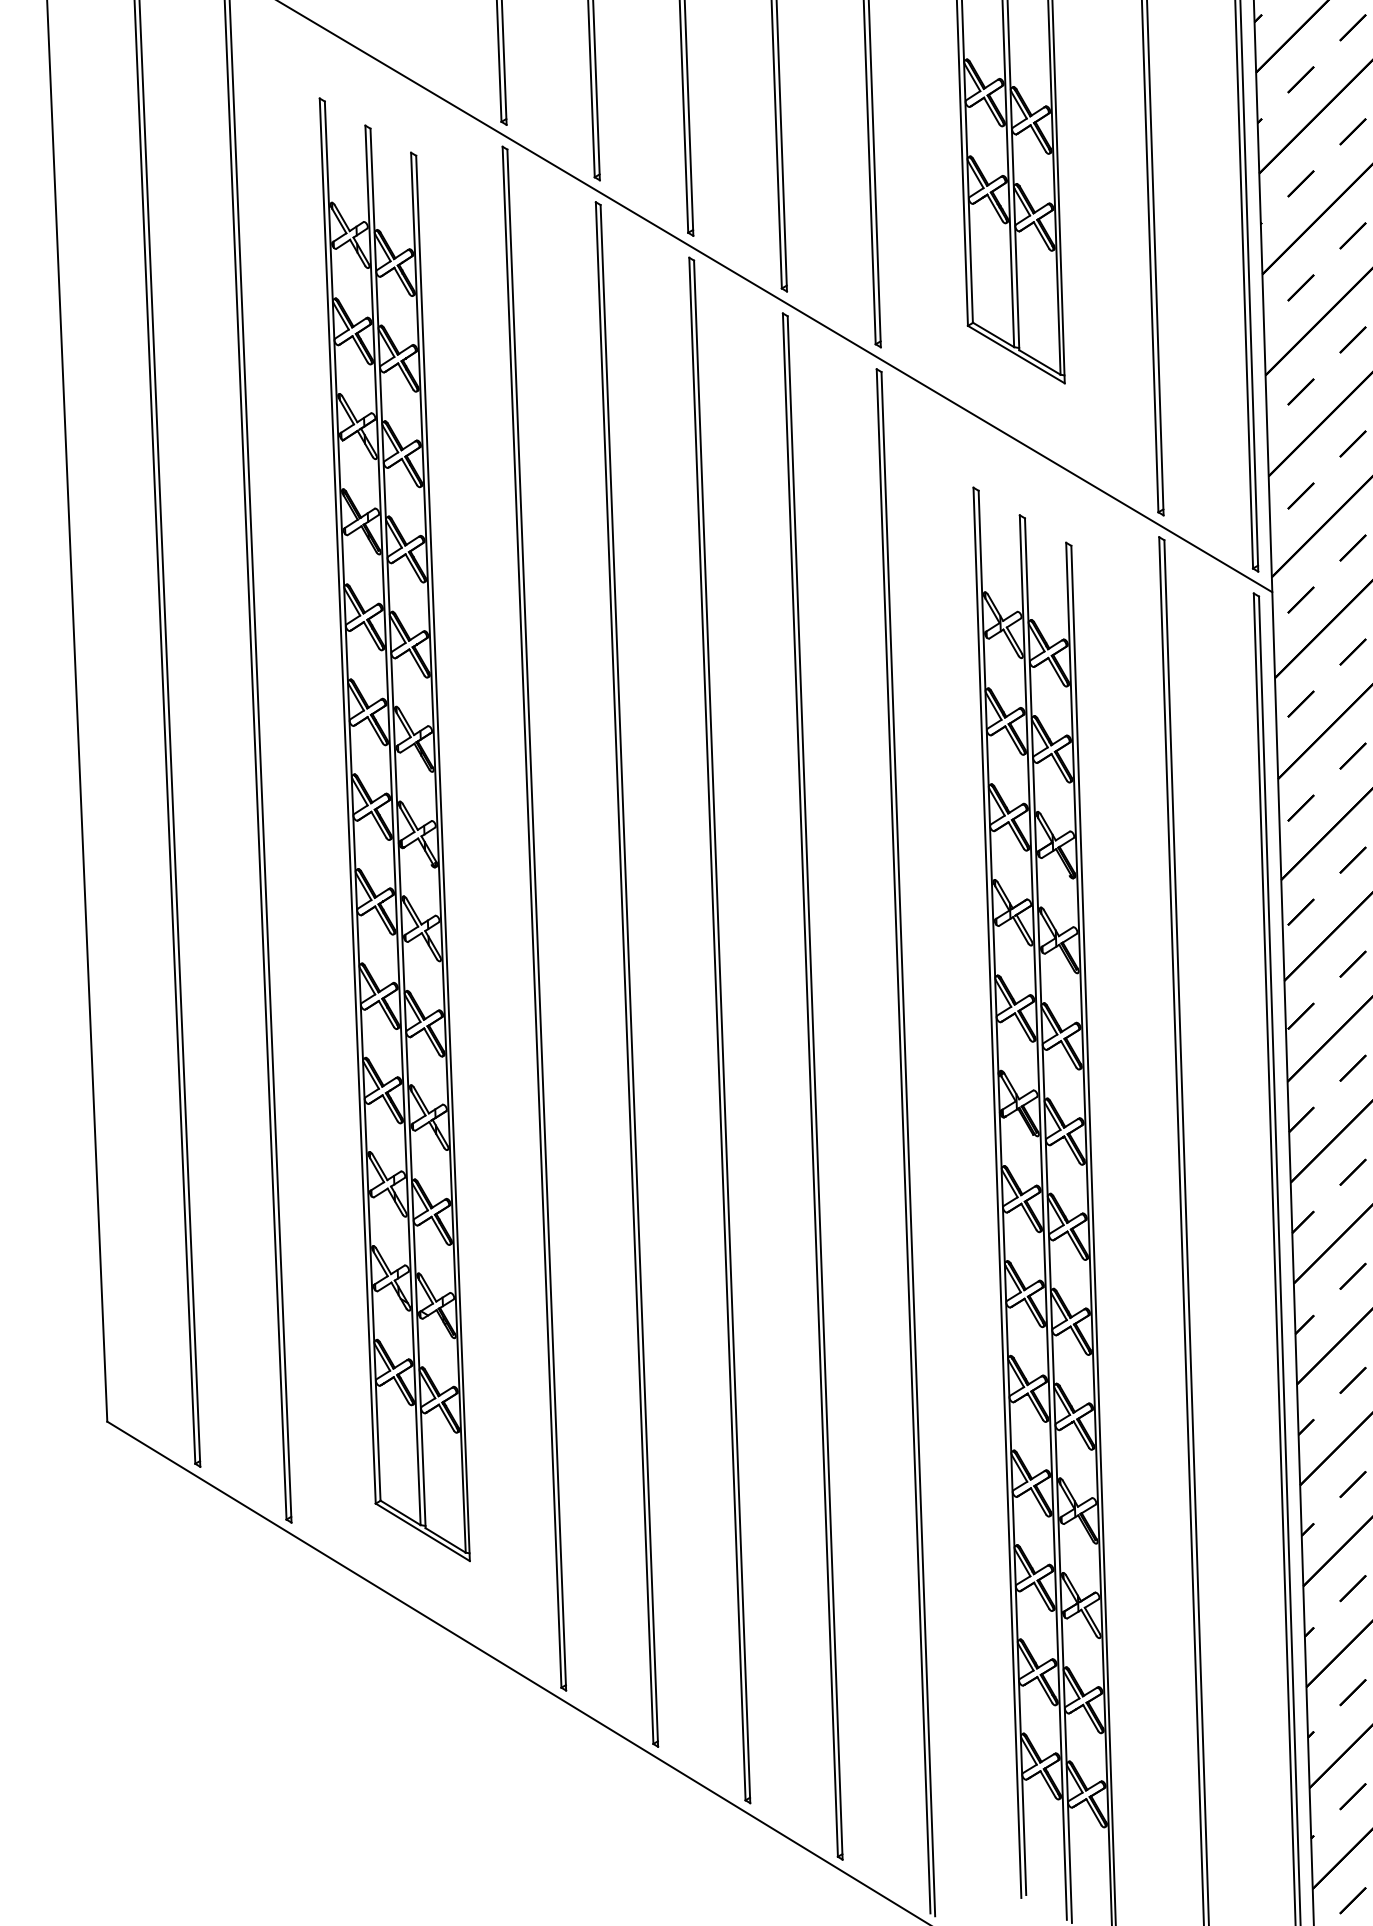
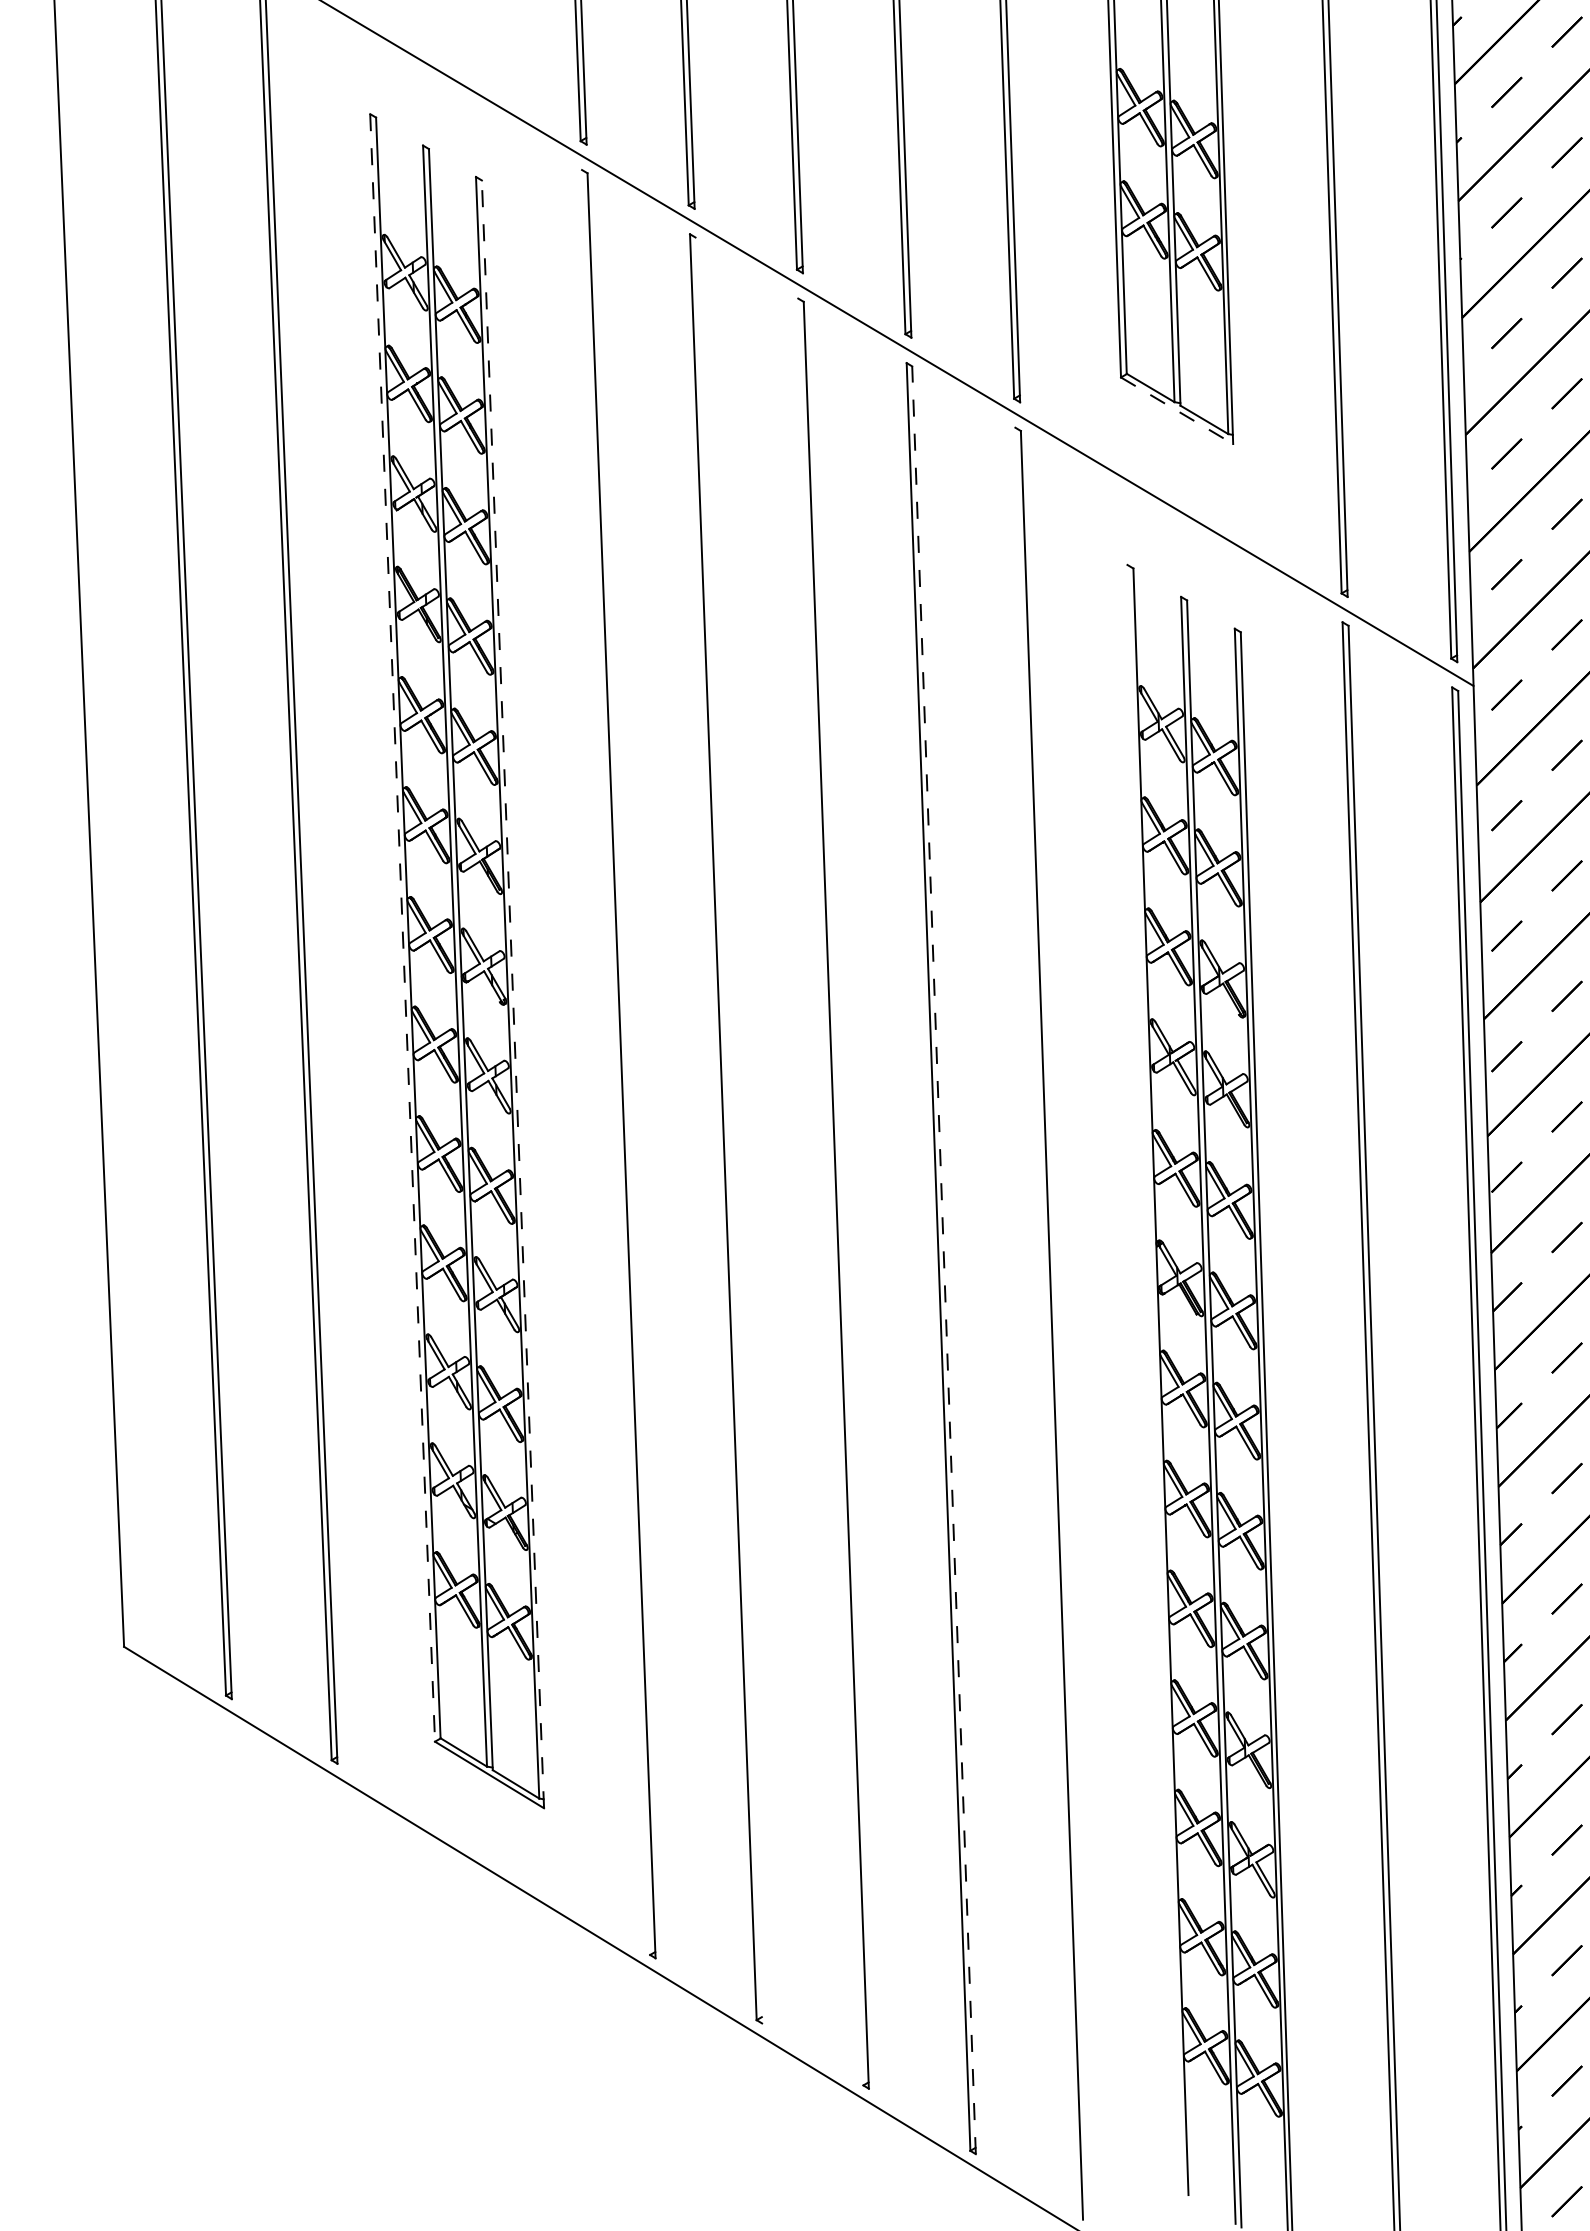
line: (1016, 355) -> (1177, 411), solid -> dashed
line: (347, 801) -> (402, 928), solid -> dashed
line: (442, 857) -> (512, 993), solid -> dashed
line: (532, 917) -> (616, 1062), removed
line: (629, 975) -> (728, 1130), removed
line: (717, 1028) -> (830, 1191), removed
line: (815, 1087) -> (944, 1259), solid -> dashed
line: (903, 1140) -> (1046, 1321), removed
line: (996, 1192) -> (1154, 1381), removed

